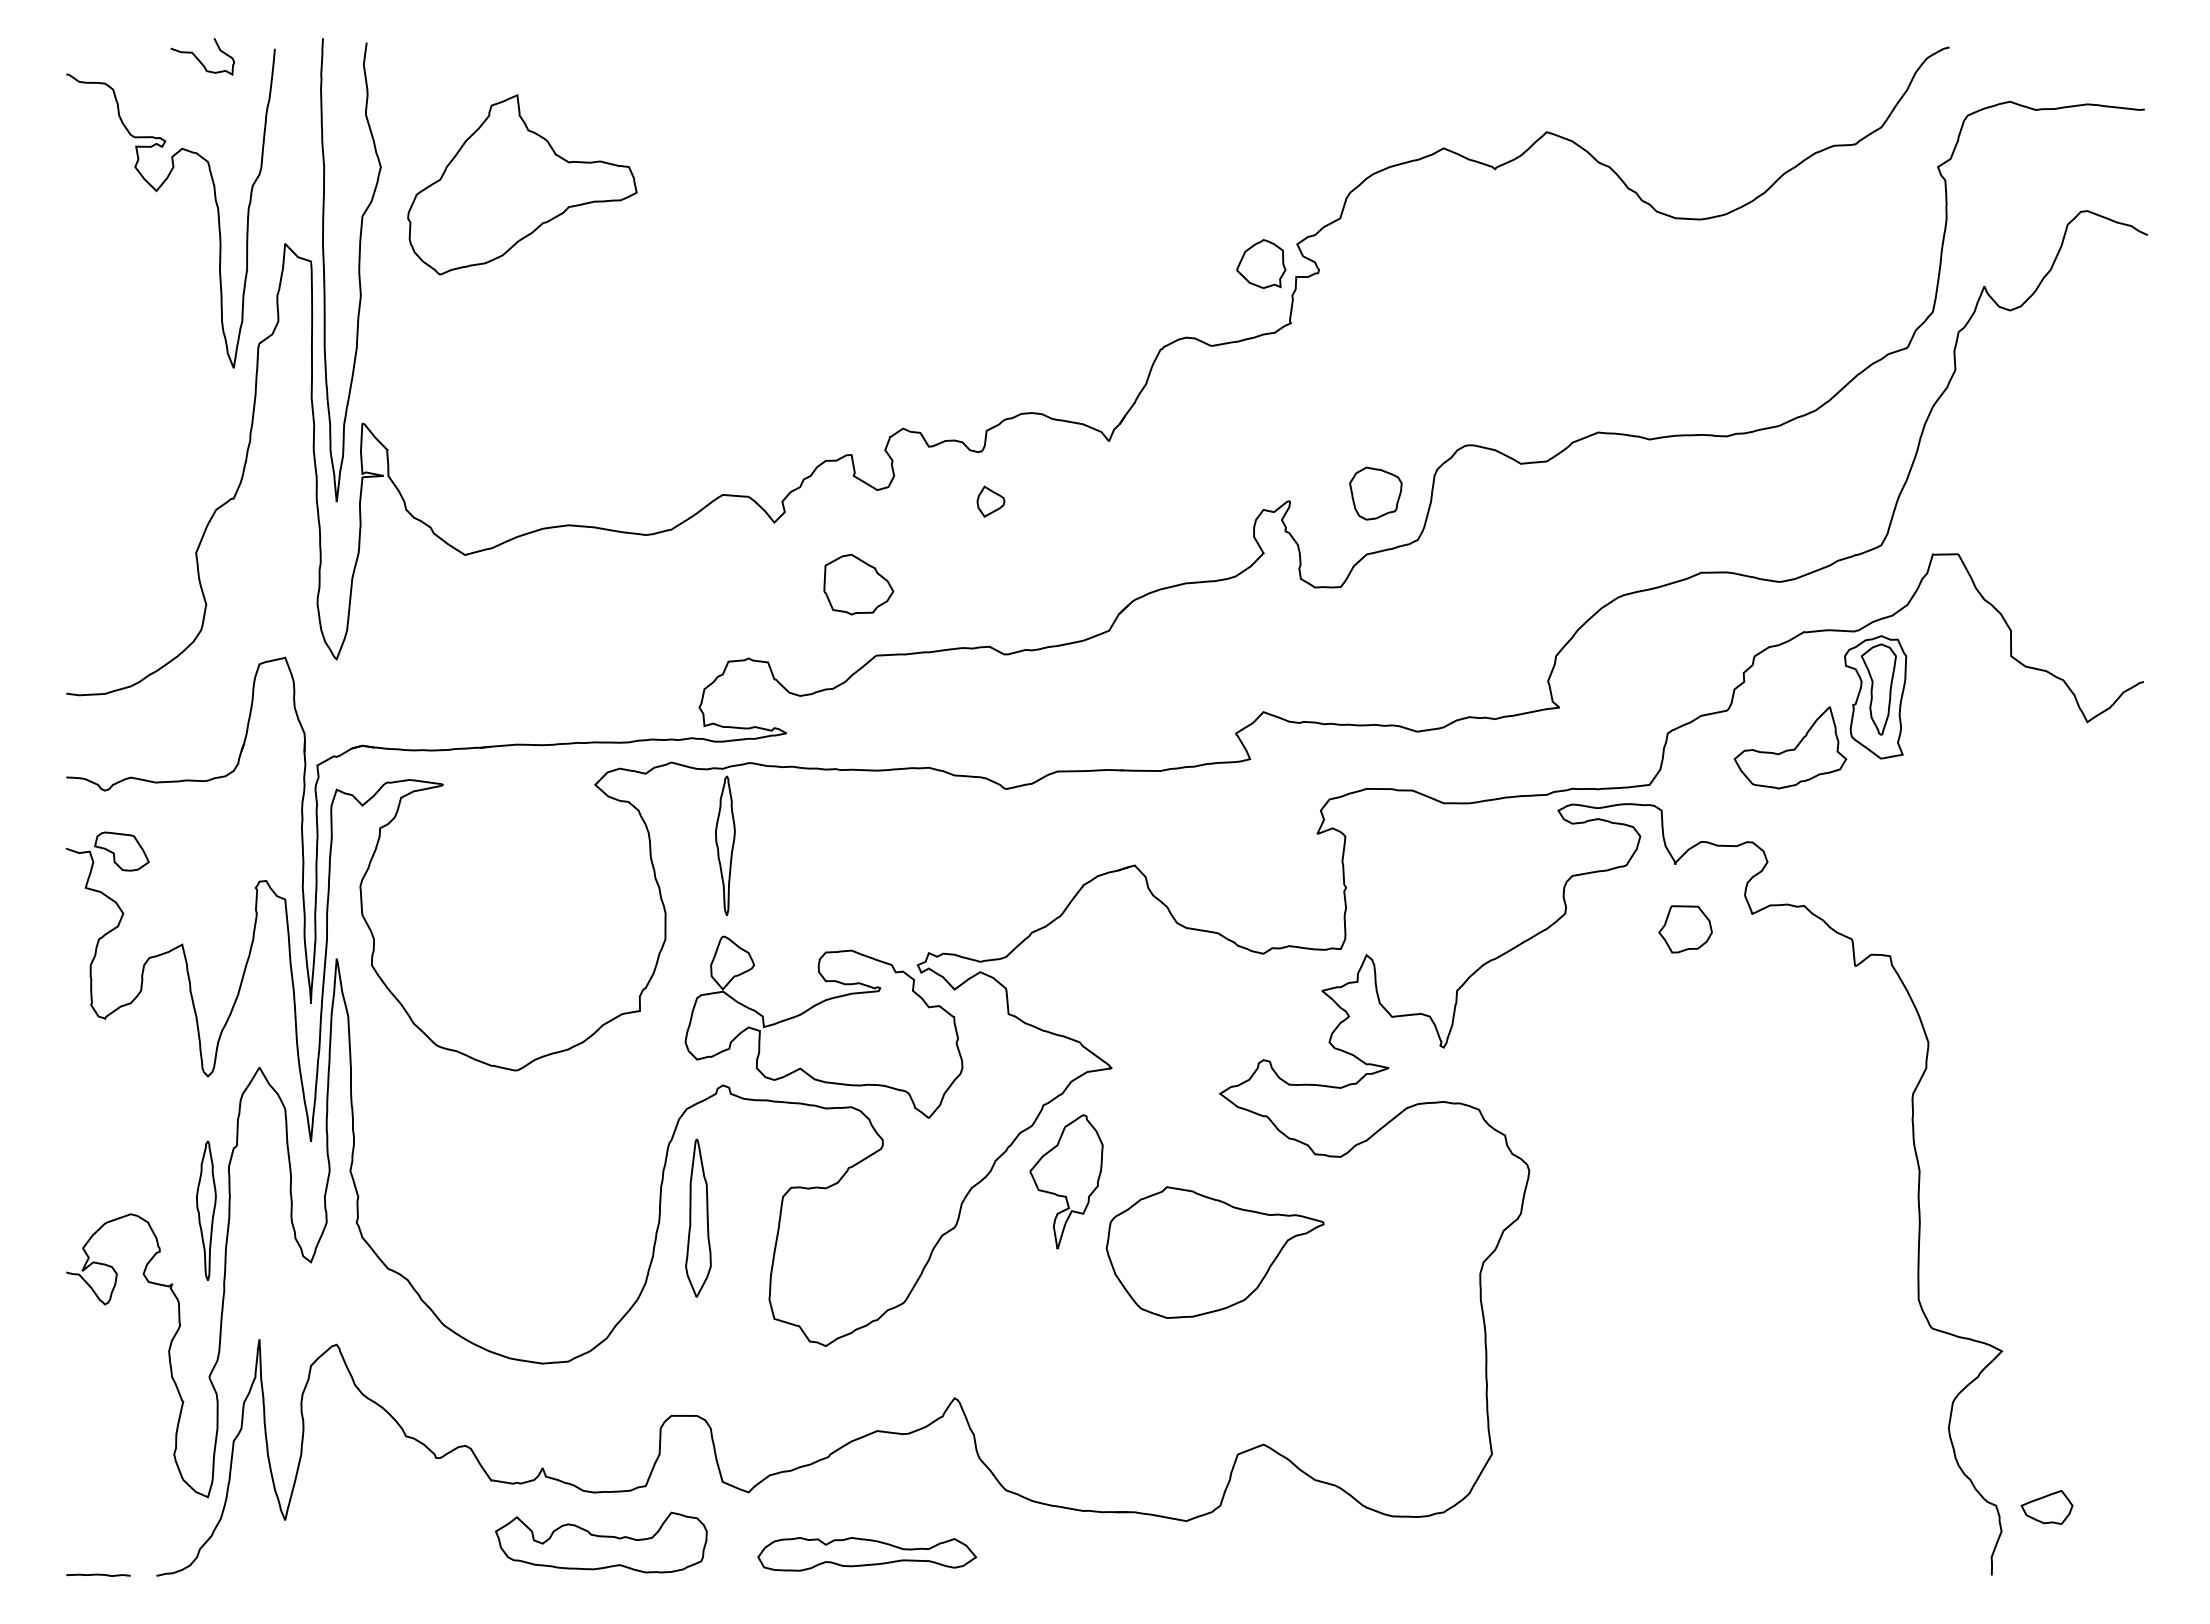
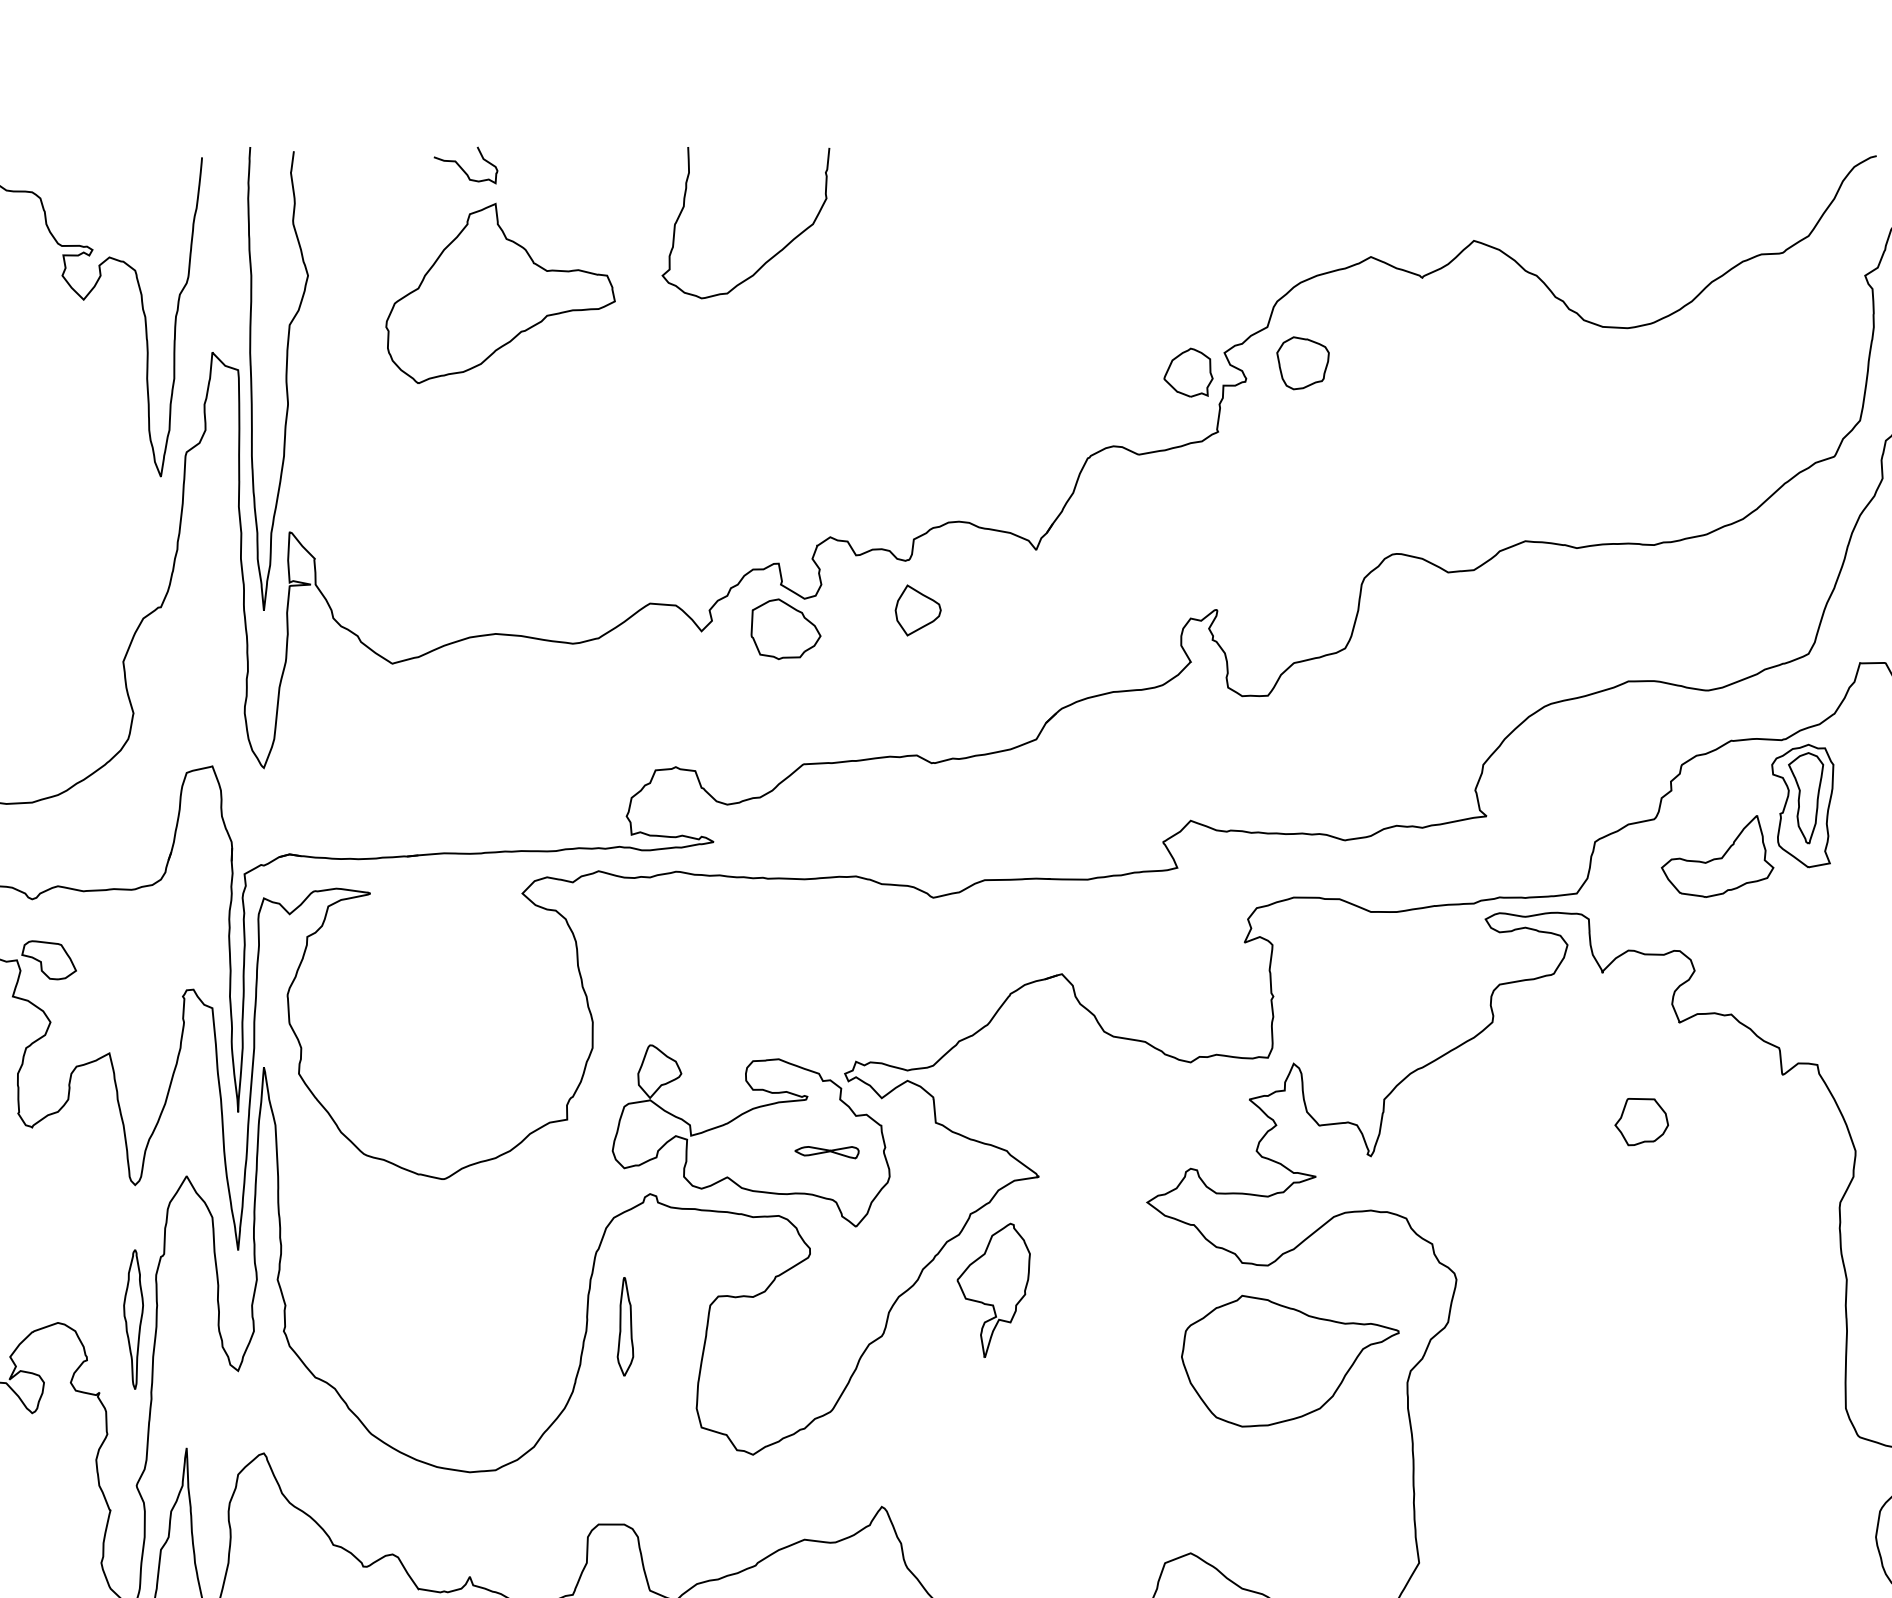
curve: (199, 59) -> (462, 168), moved
curve: (842, 149) -> (769, 258), added
part: (522, 184) -> (500, 293), moved
part: (1375, 493) -> (1302, 363), moved
part: (990, 501) -> (917, 610), size x1.67
part: (858, 584) -> (785, 629), moved
part: (725, 845) -> (652, 954), removed
part: (1685, 929) -> (1641, 1122), moved
part: (899, 1043) -> (826, 1152), added
part: (697, 1217) -> (624, 1326), size x0.62
part: (1214, 1252) -> (1289, 1361), moved

